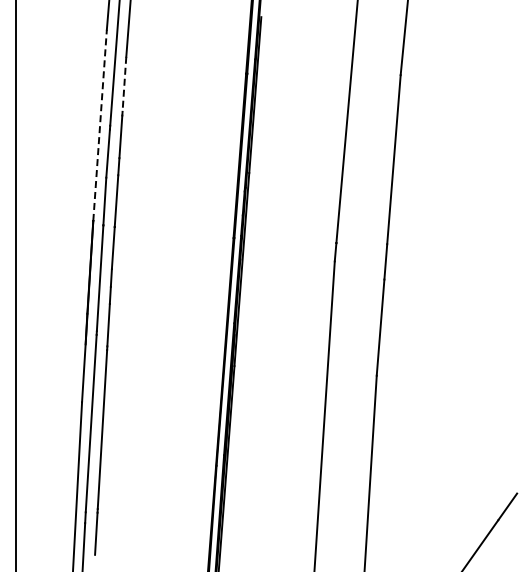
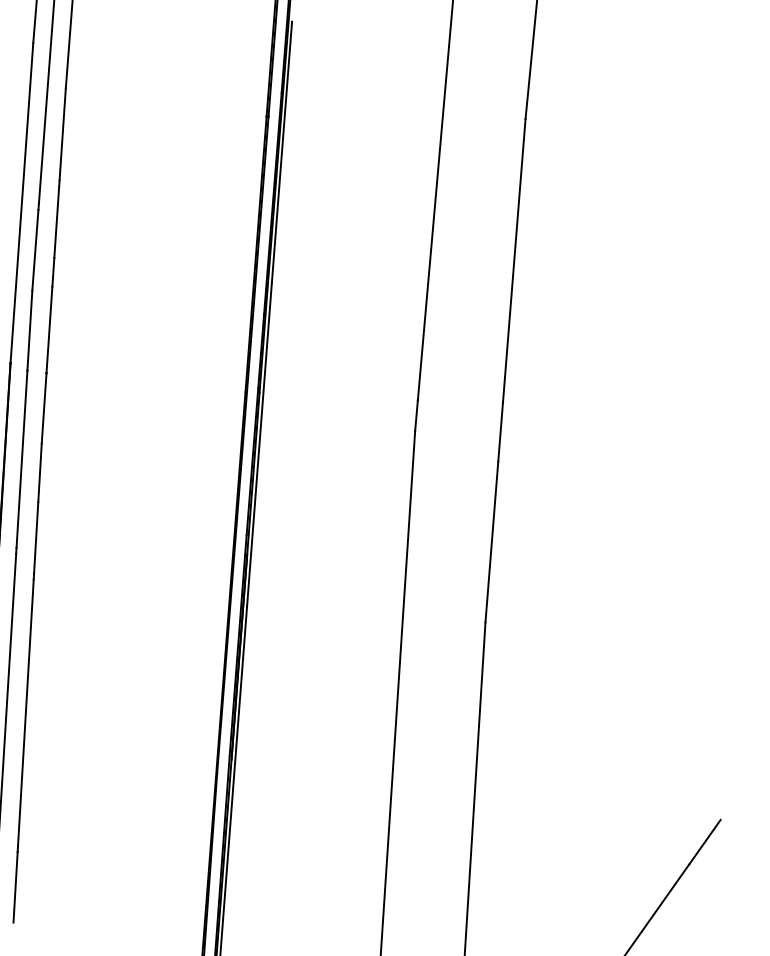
line: (124, 84) -> (62, 134), dashed -> solid
line: (100, 125) -> (22, 203), dashed -> solid

